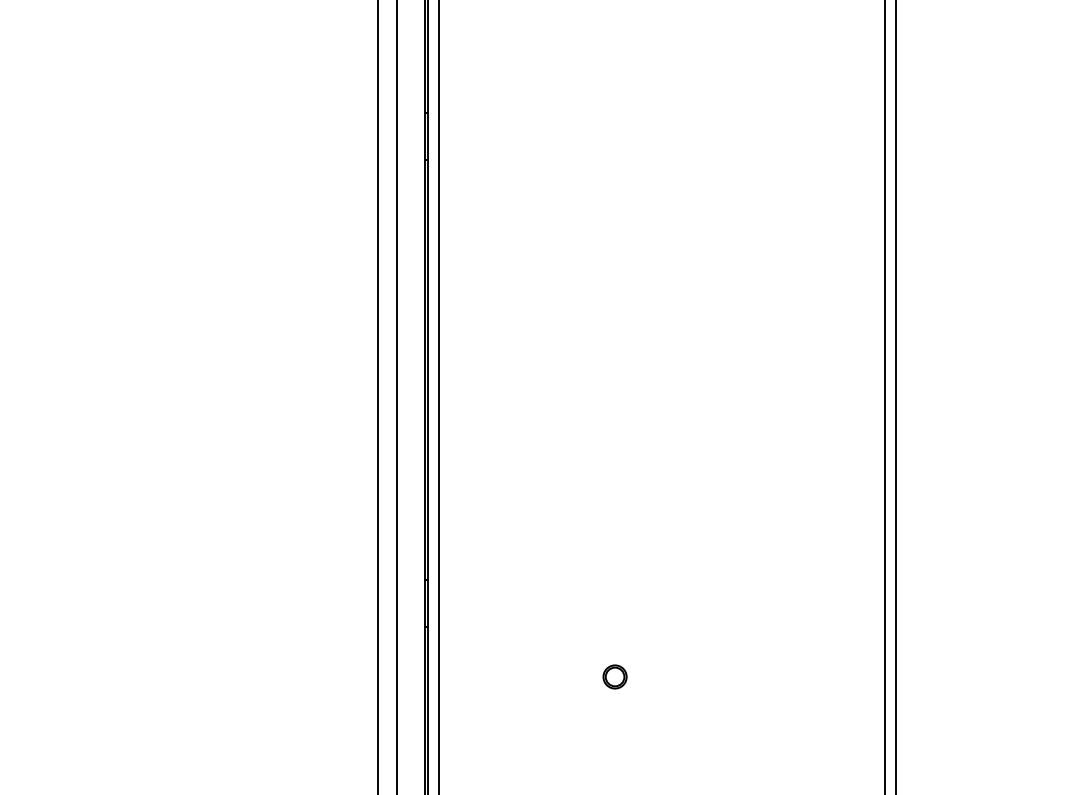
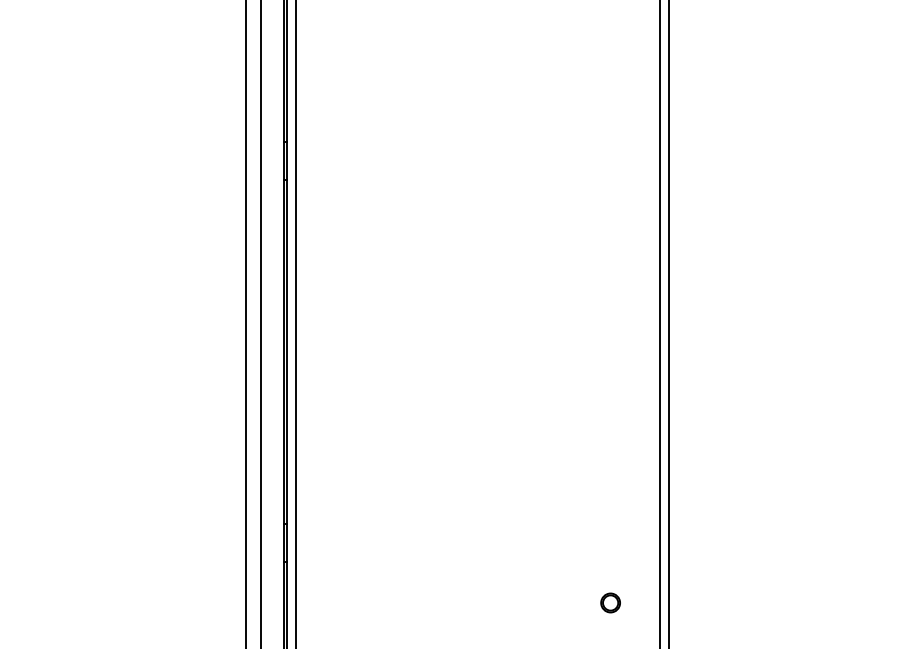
part: (614, 676) -> (610, 602), moved

